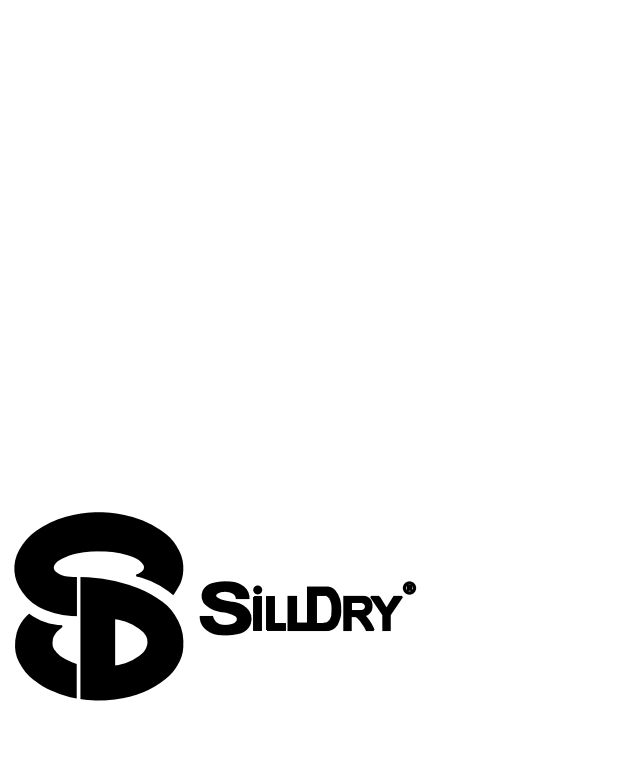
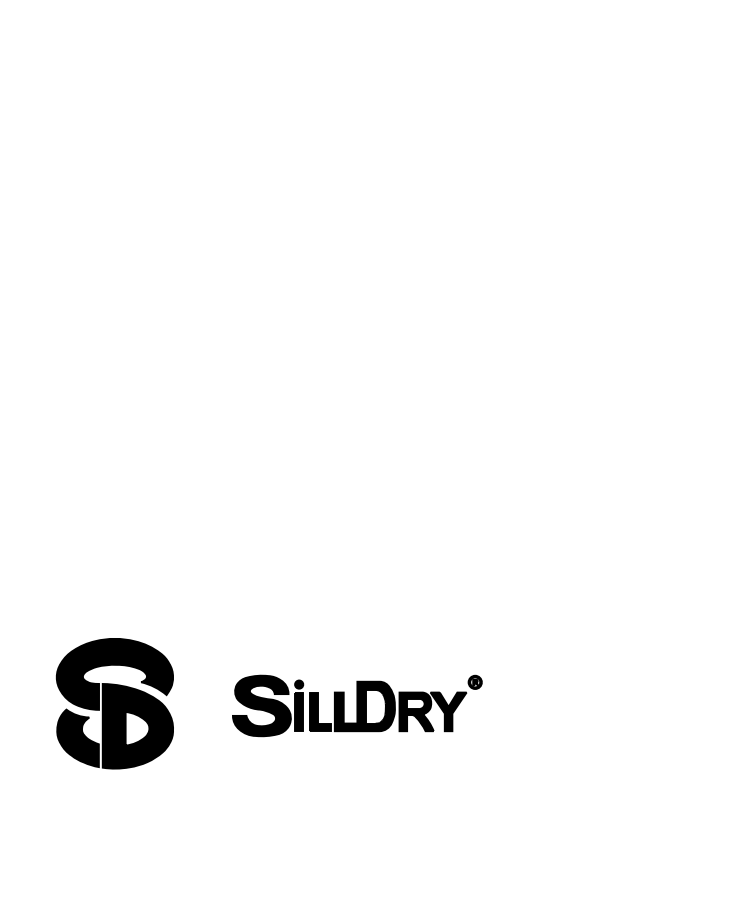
part: (98, 606) -> (114, 703), size x0.6

